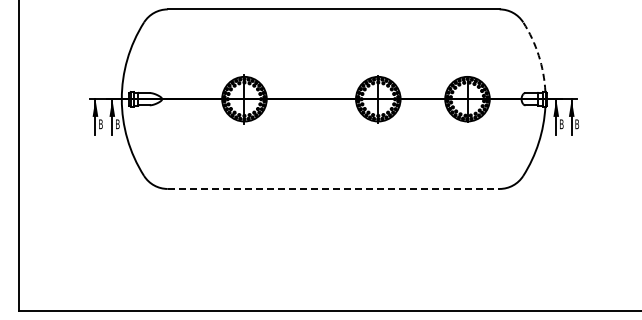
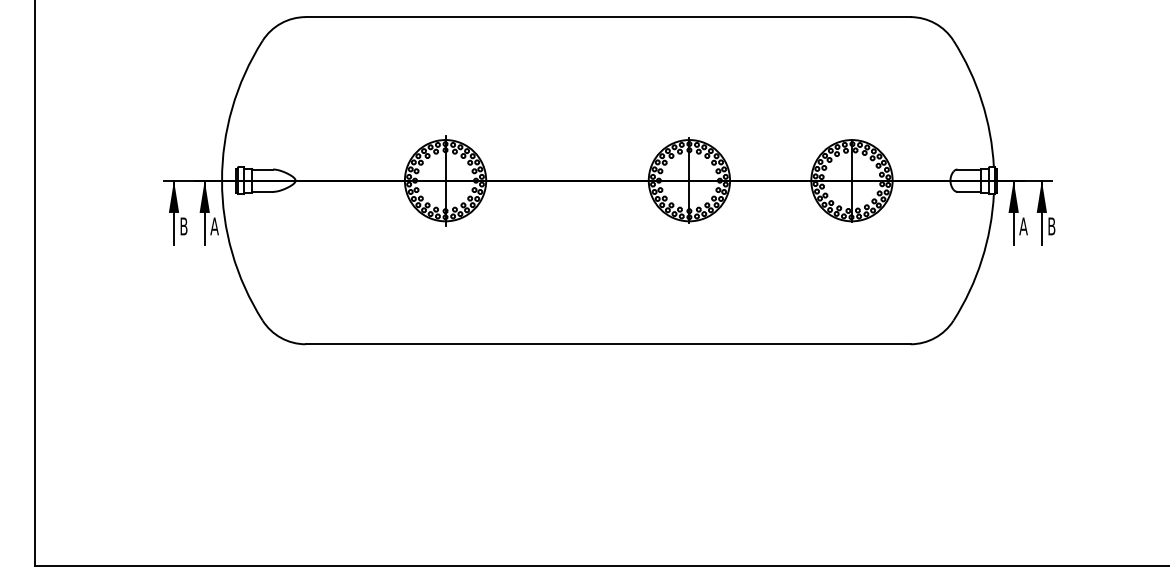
arc: (538, 55) -> (981, 101), dashed -> solid
text: (117, 124) -> (214, 226), B -> A
text: (561, 124) -> (1023, 226), B -> A
line: (333, 188) -> (607, 343), dashed -> solid

